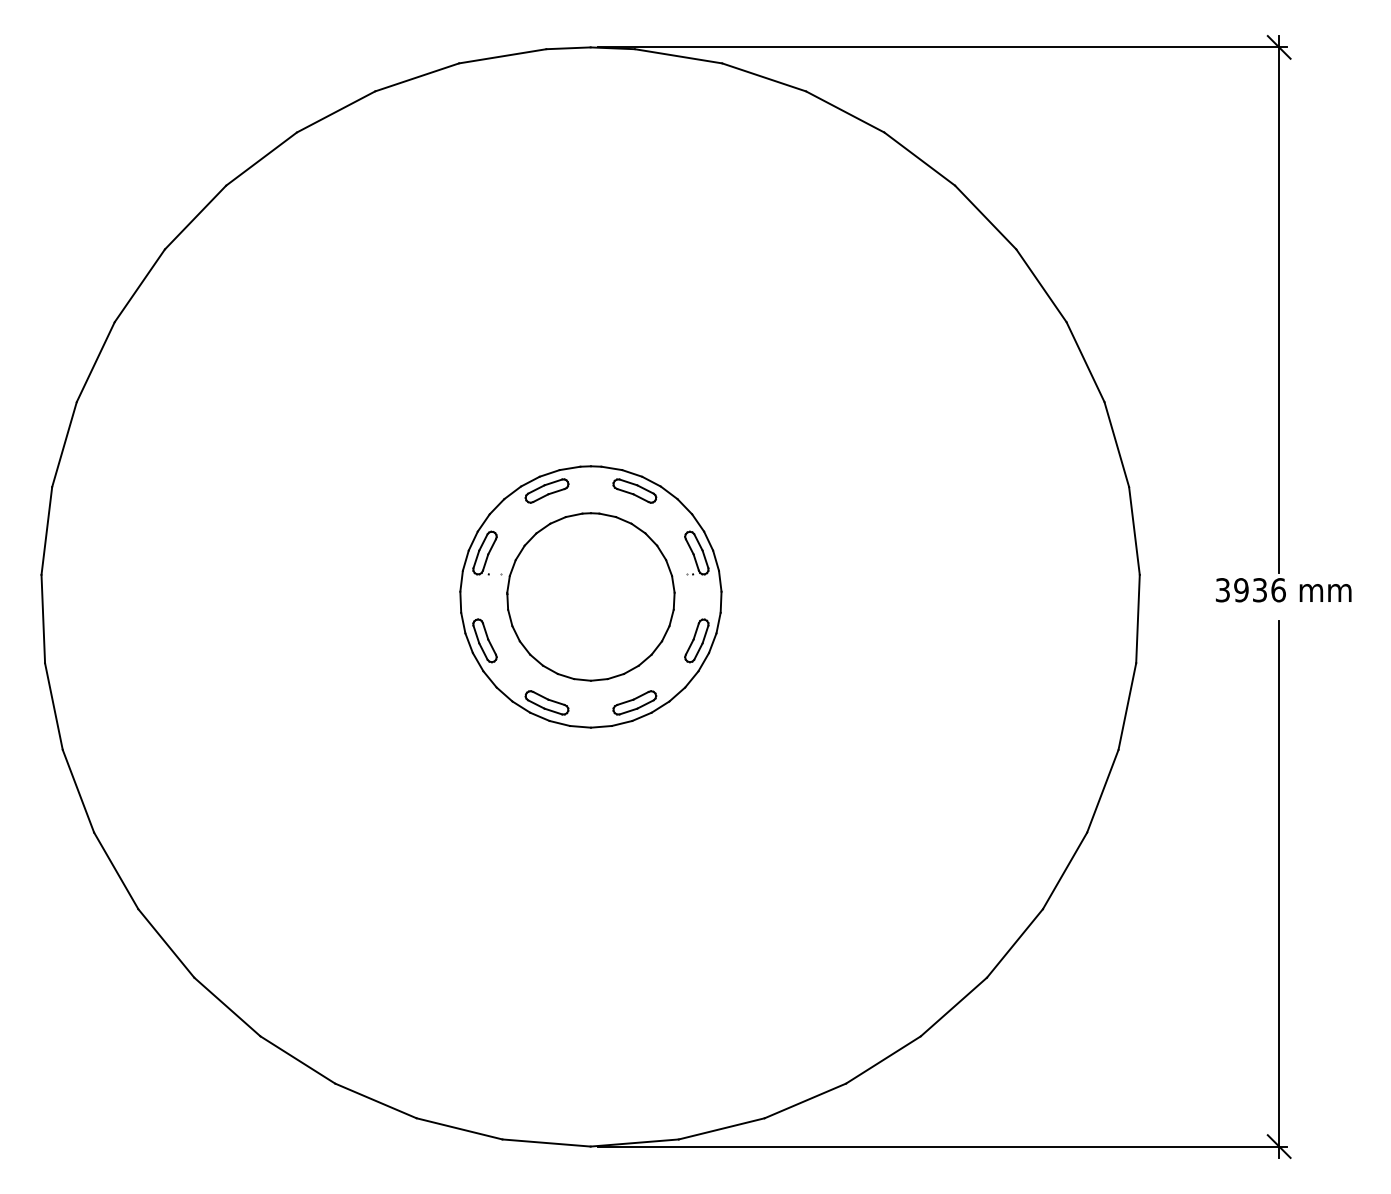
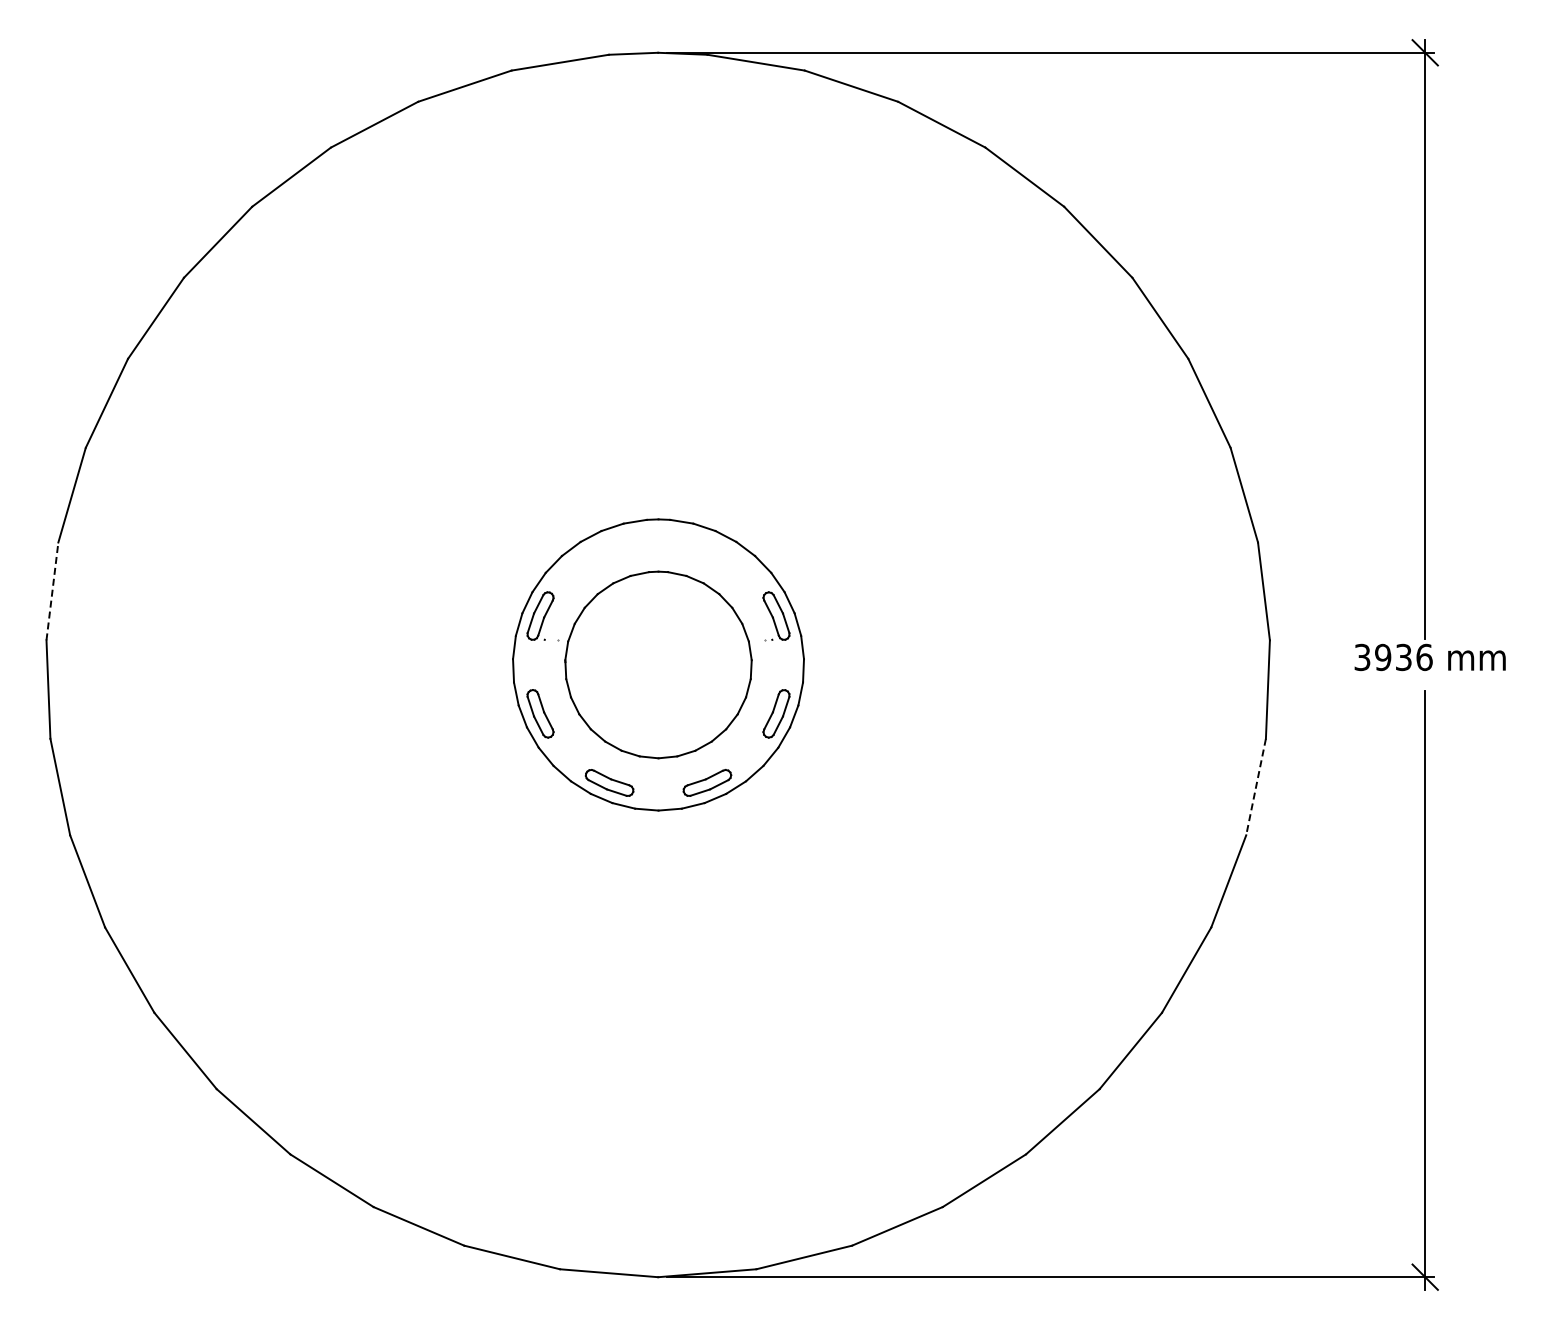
part: (546, 490) -> (609, 546), removed
part: (634, 490) -> (707, 546), removed
line: (46, 530) -> (52, 590), solid -> dashed
line: (1126, 706) -> (1255, 787), solid -> dashed

